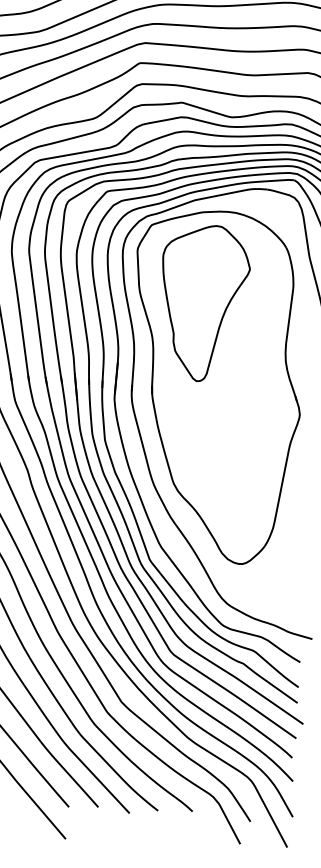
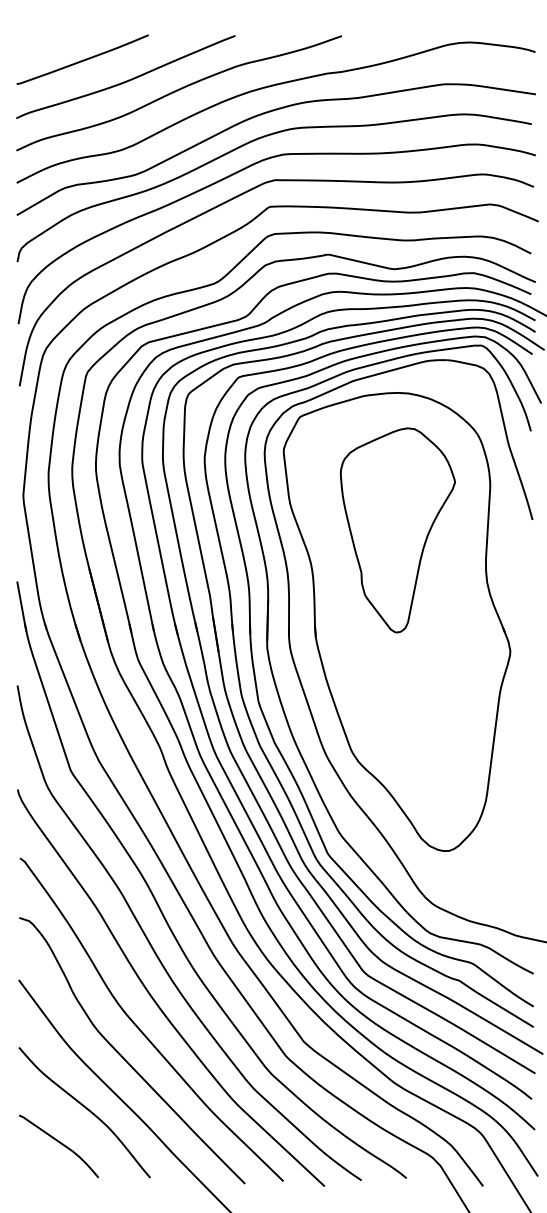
part: (203, 303) -> (397, 530), moved

